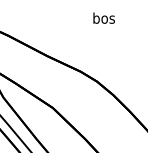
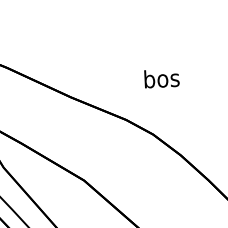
text: (103, 17) -> (160, 77), moved

